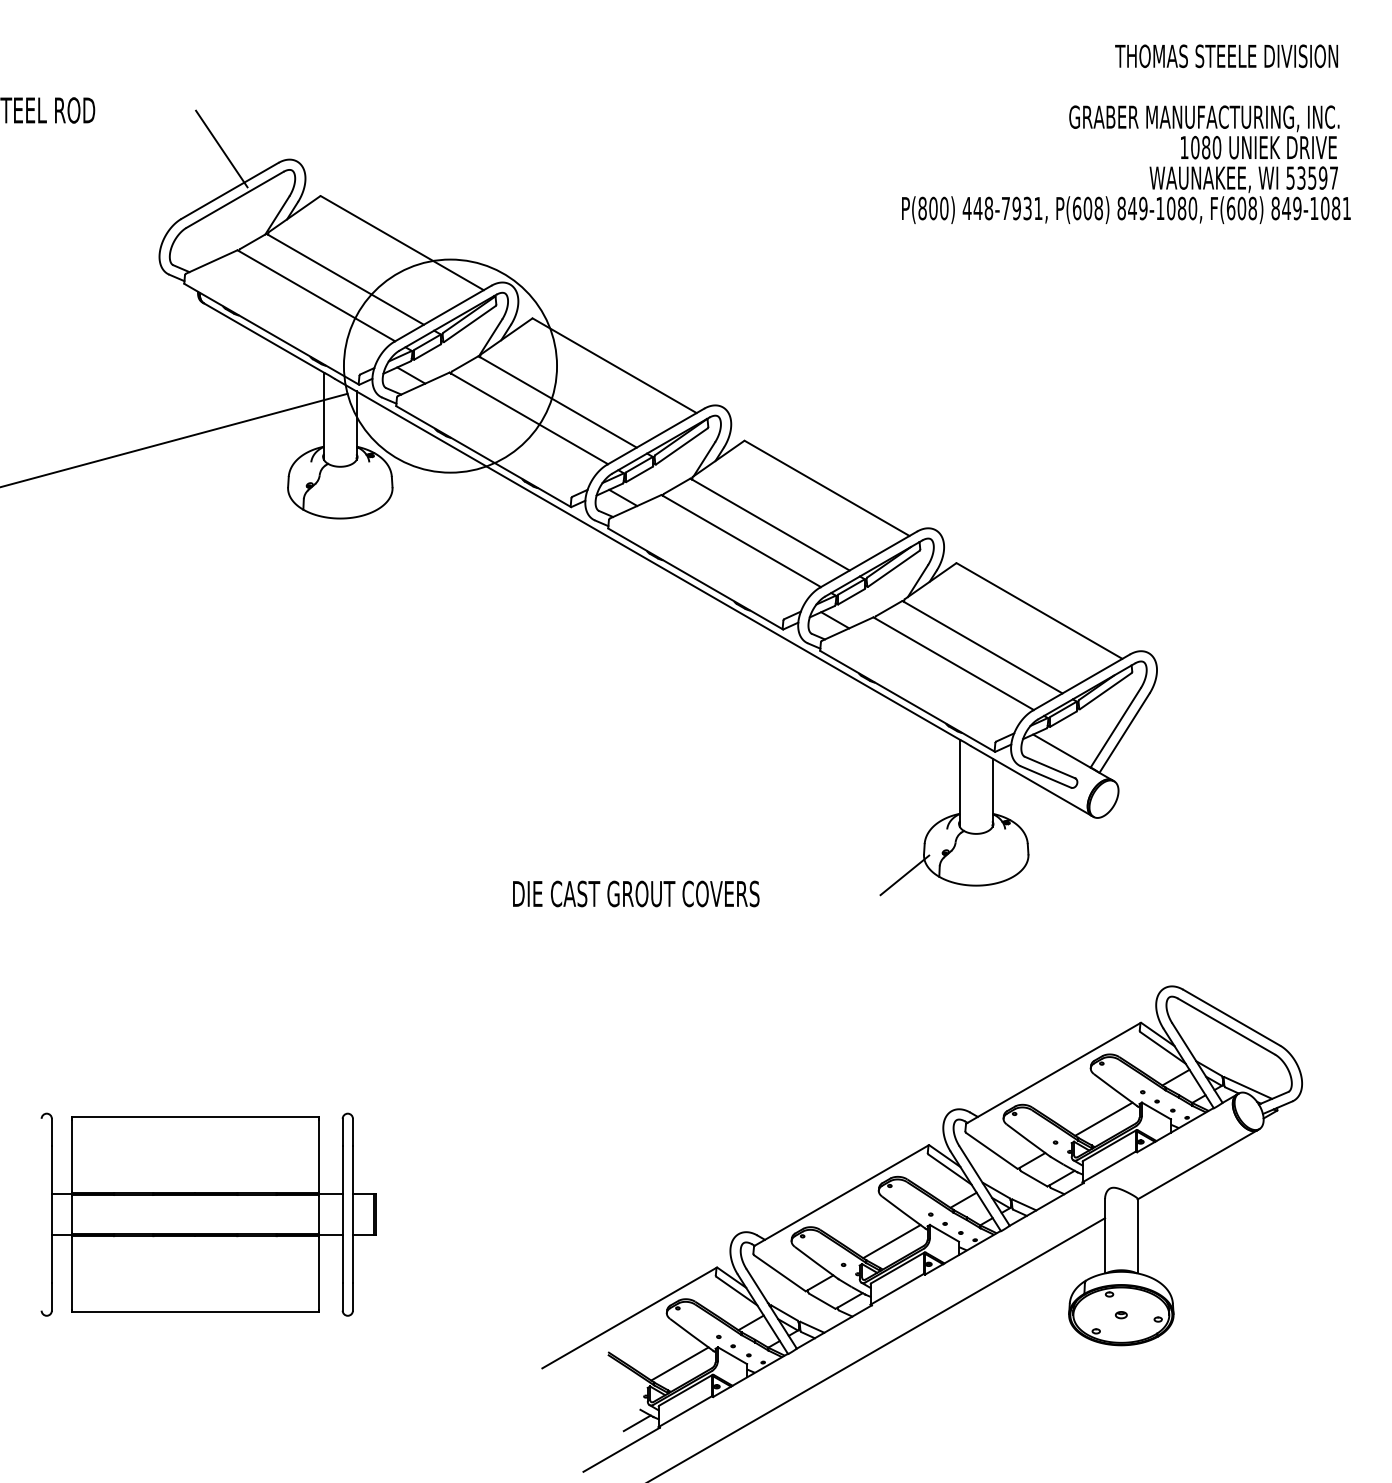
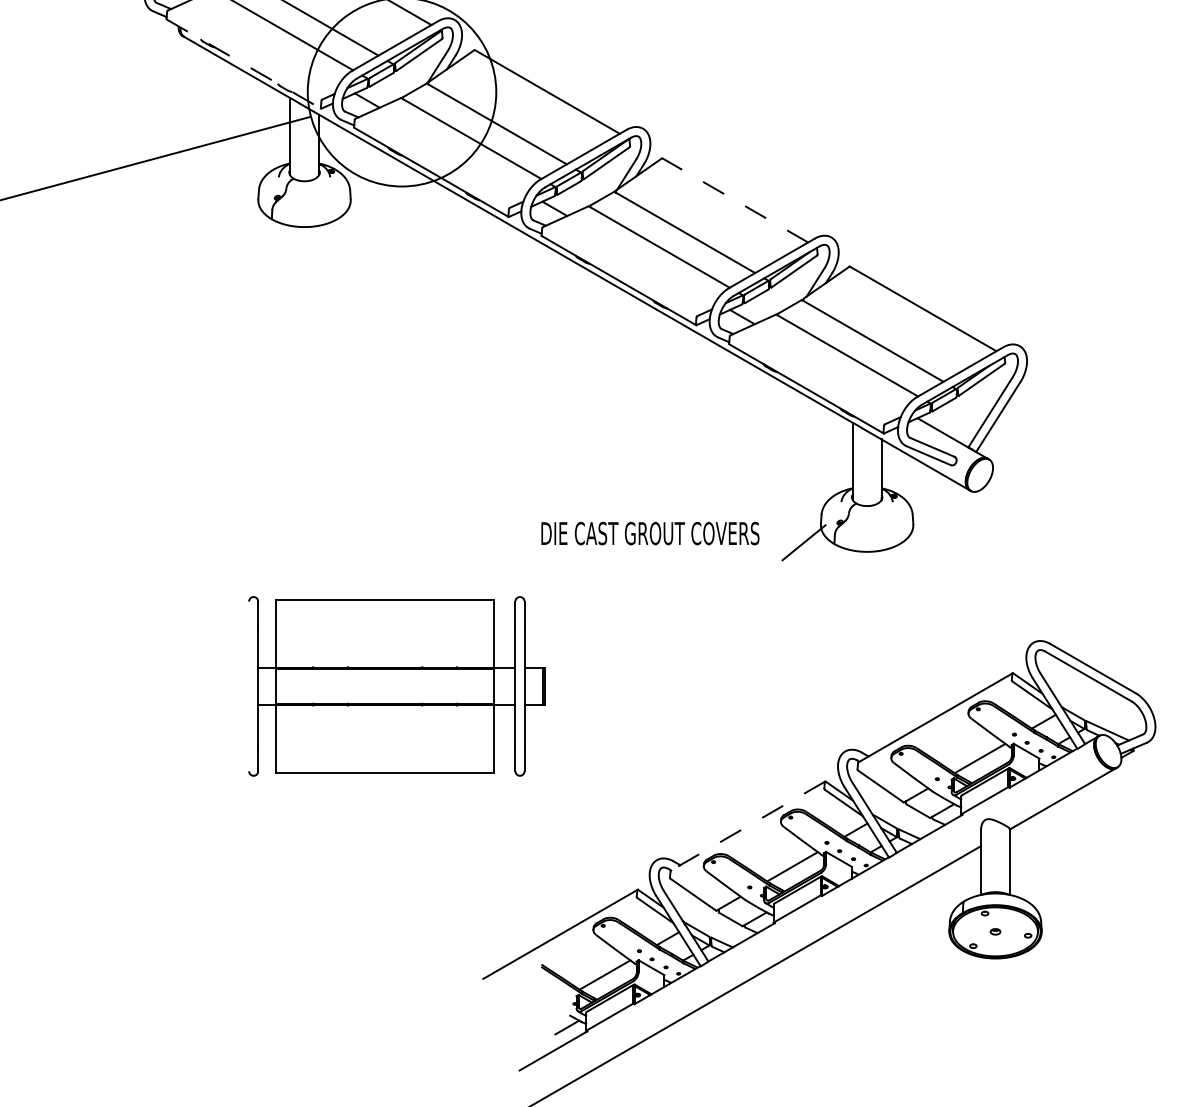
line: (271, 334) -> (243, 64), solid -> dashed
line: (826, 488) -> (734, 200), solid -> dashed
text: (636, 893) -> (650, 533), moved
line: (841, 1195) -> (747, 825), solid -> dashed
part: (208, 1214) -> (396, 686), moved

